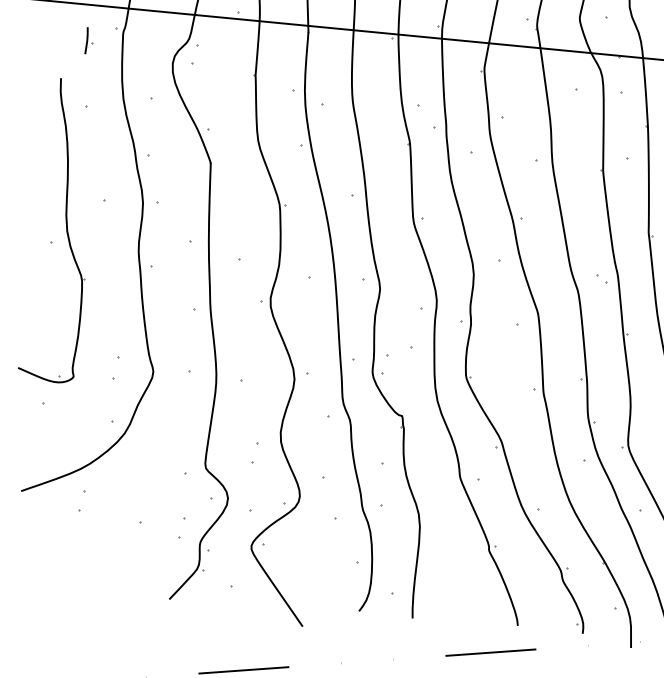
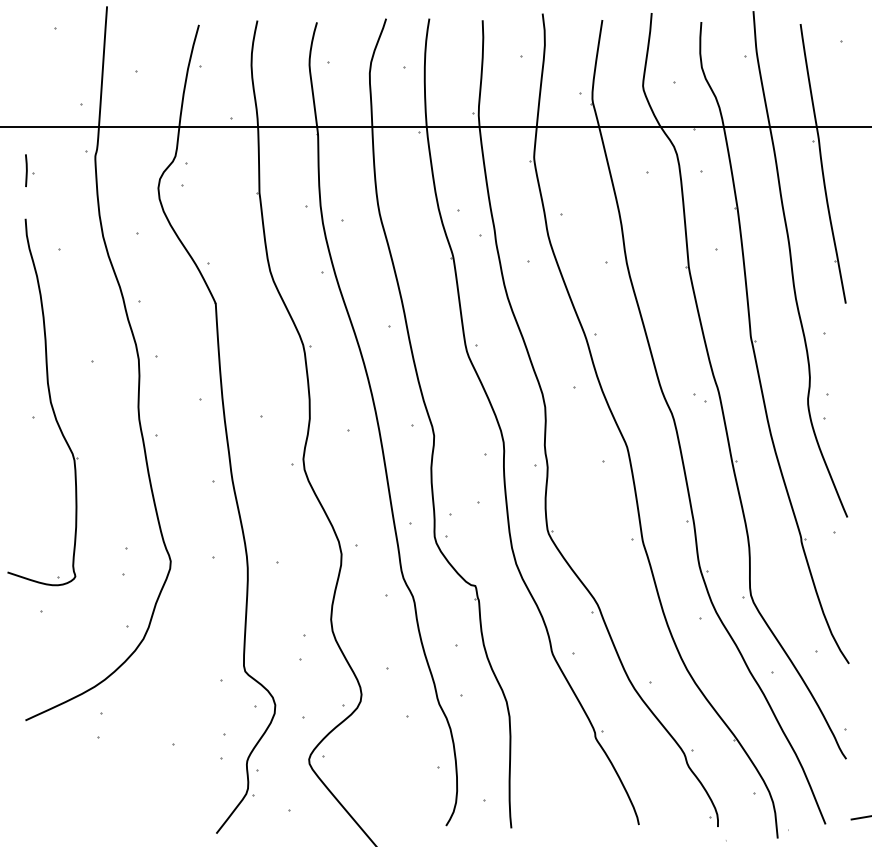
part: (89, 40) -> (29, 170), moved

